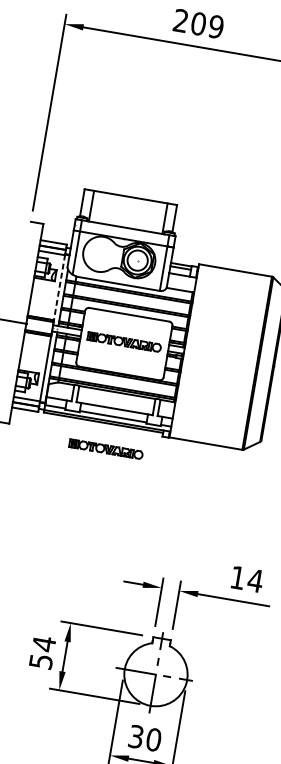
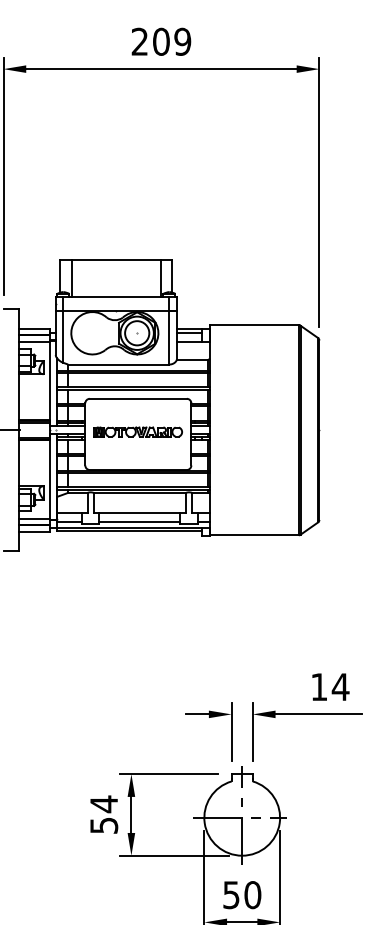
line: (59, 289) -> (50, 383), dashed -> solid
part: (105, 448) -> (137, 561), removed
text: (136, 736) -> (231, 894), 30 -> 50

